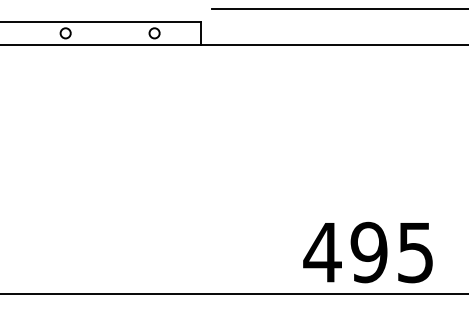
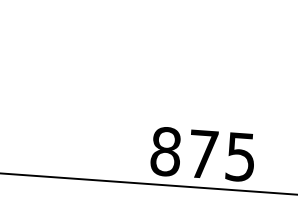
text: (345, 252) -> (184, 152), 495 -> 875

